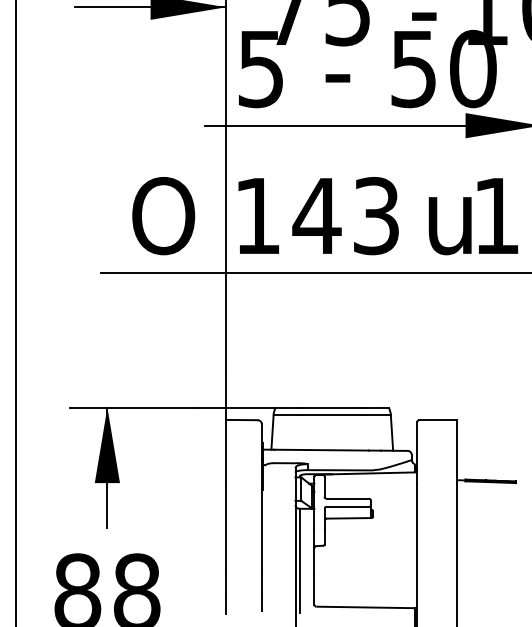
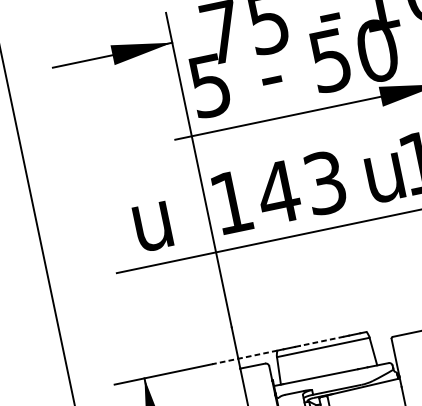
text: (163, 216) -> (157, 218), O -> u
line: (233, 407) -> (244, 357), solid -> dashed
line: (332, 407) -> (322, 341), solid -> dashed

